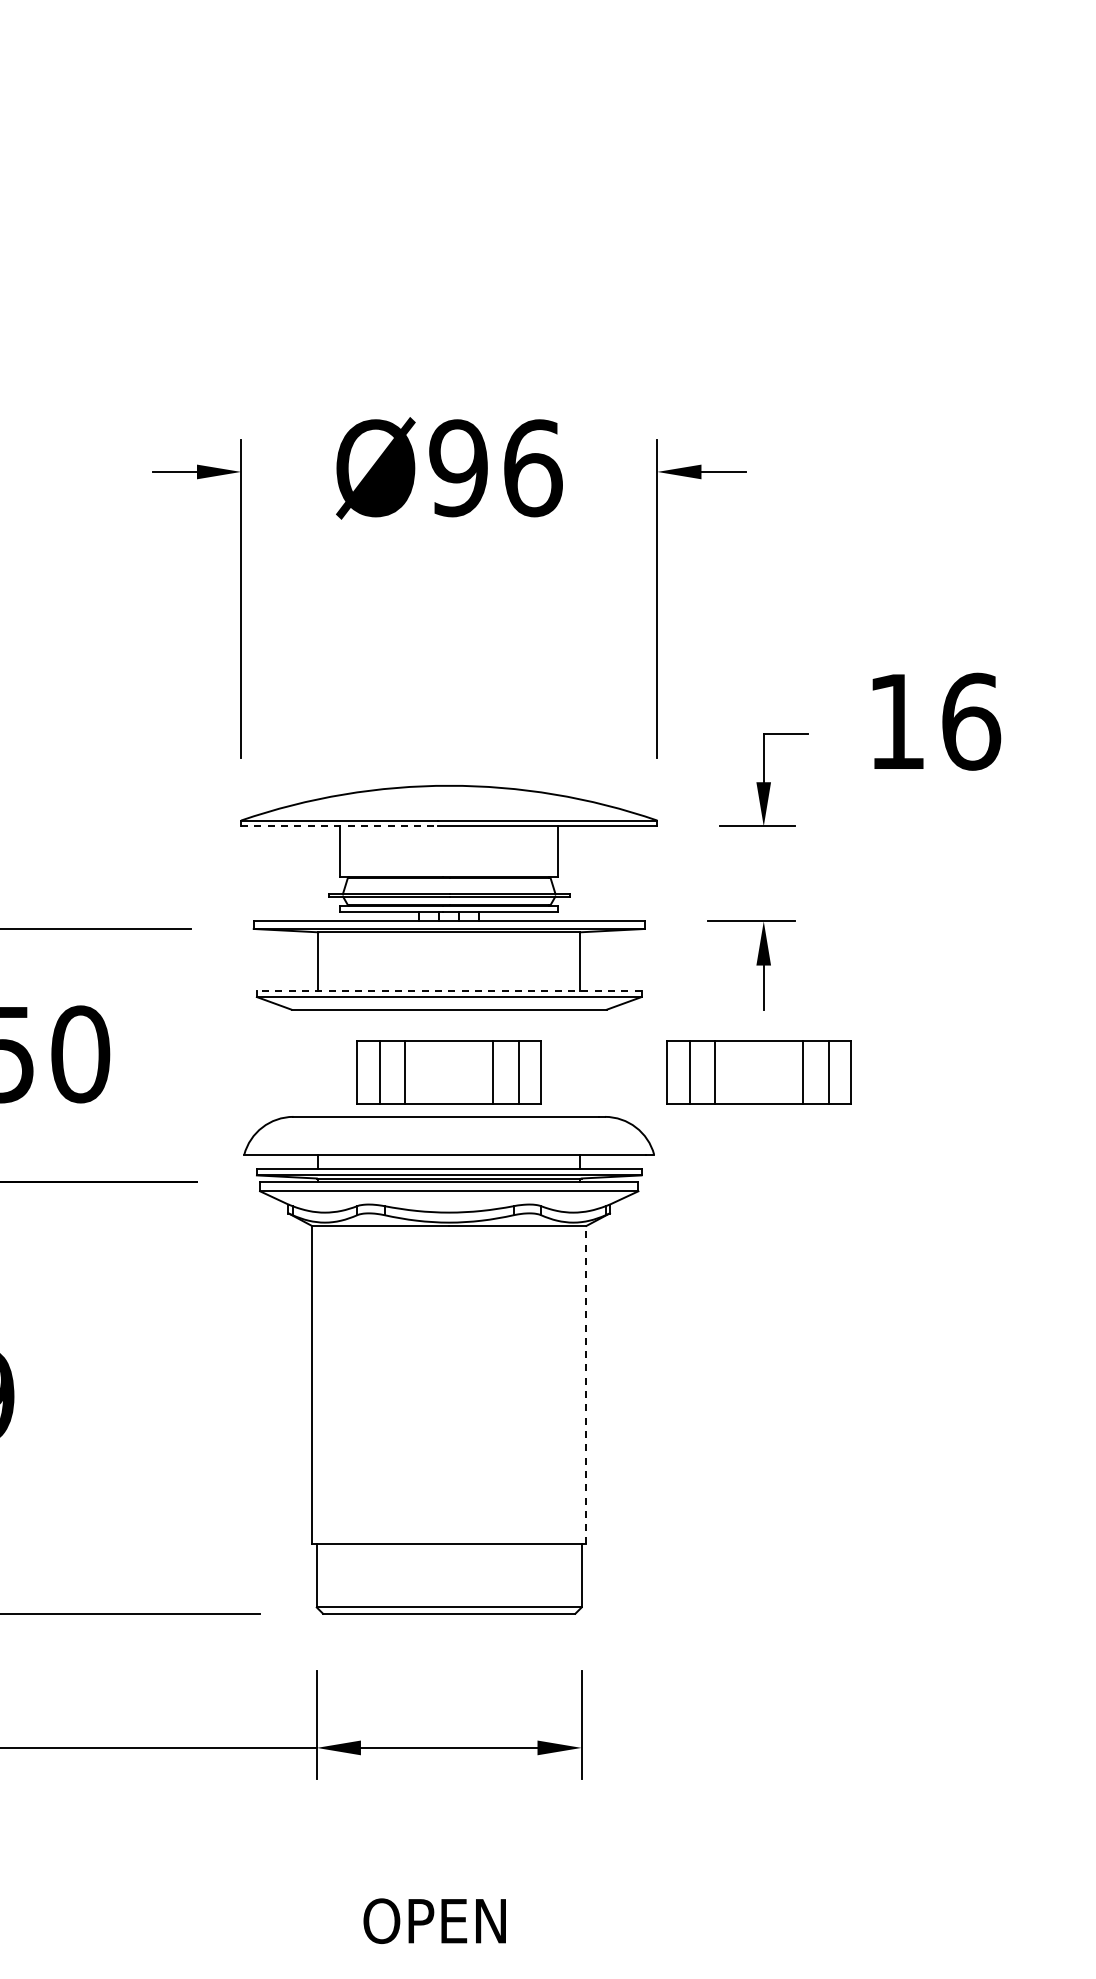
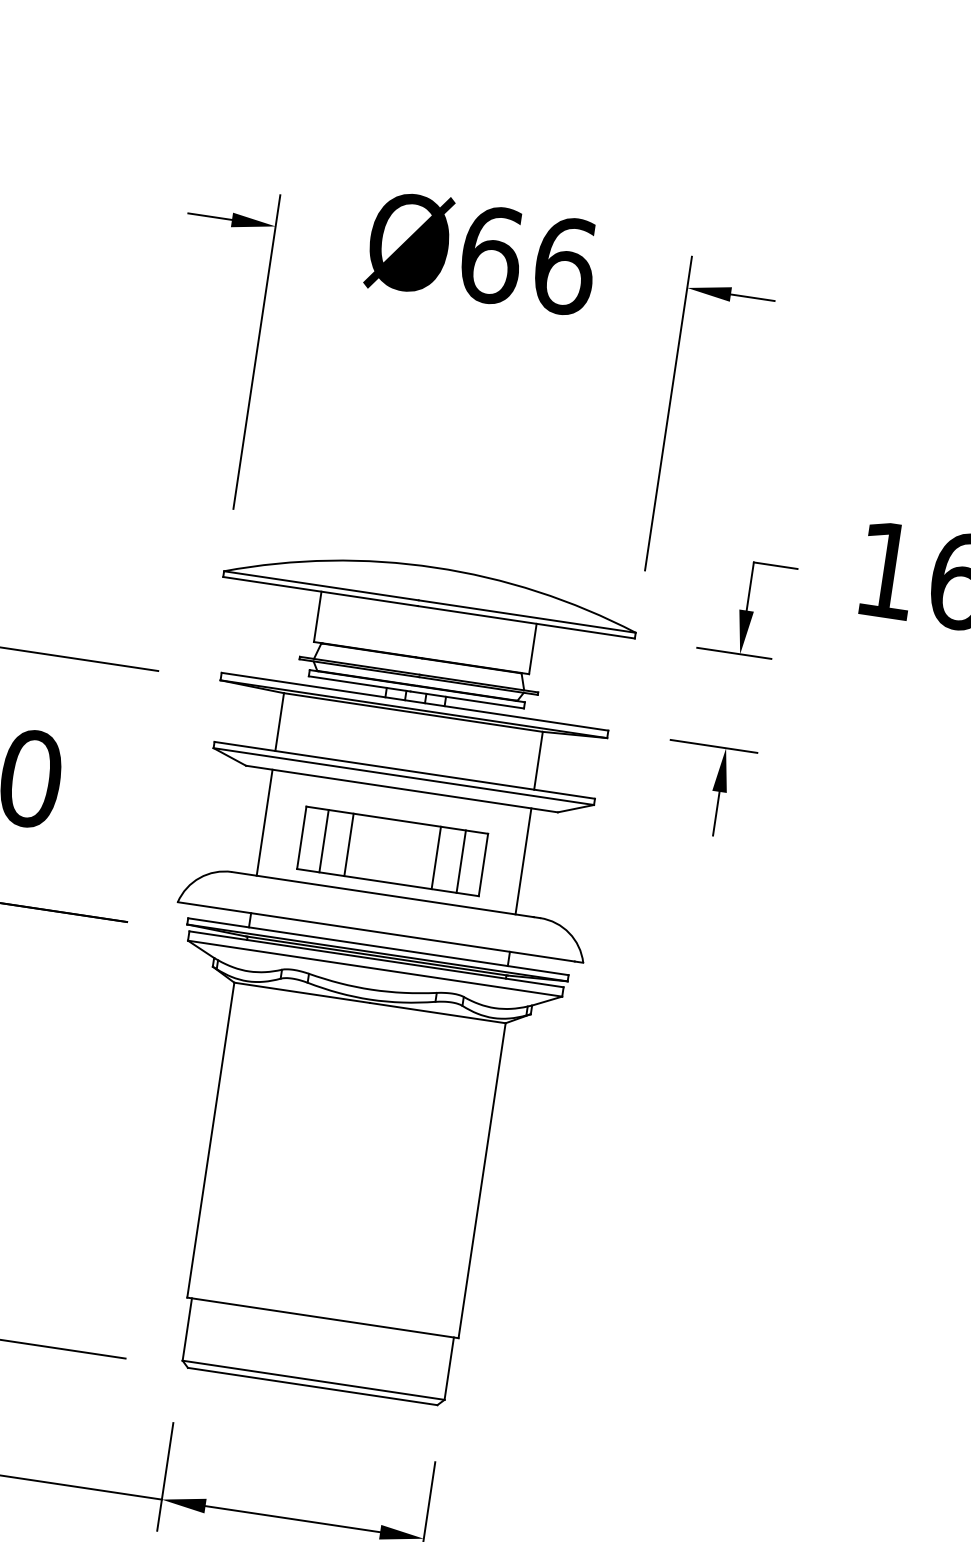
text: (458, 468) -> (491, 255), Ø96 -> Ø66
line: (340, 826) -> (321, 591), dashed -> solid
line: (448, 990) -> (404, 769), dashed -> solid
line: (318, 1062) -> (264, 821), added
line: (580, 1062) -> (523, 860), added
part: (758, 1072) -> (698, 896), removed
line: (586, 1384) -> (482, 1180), dashed -> solid

